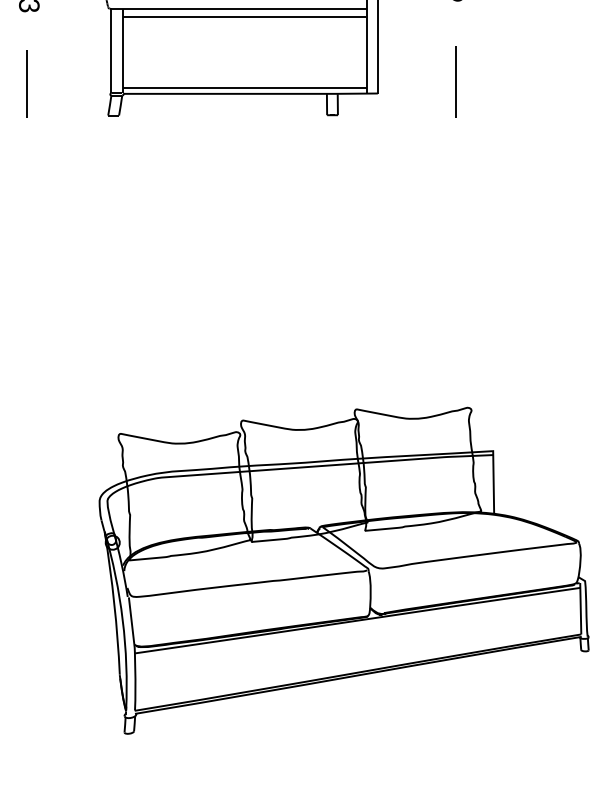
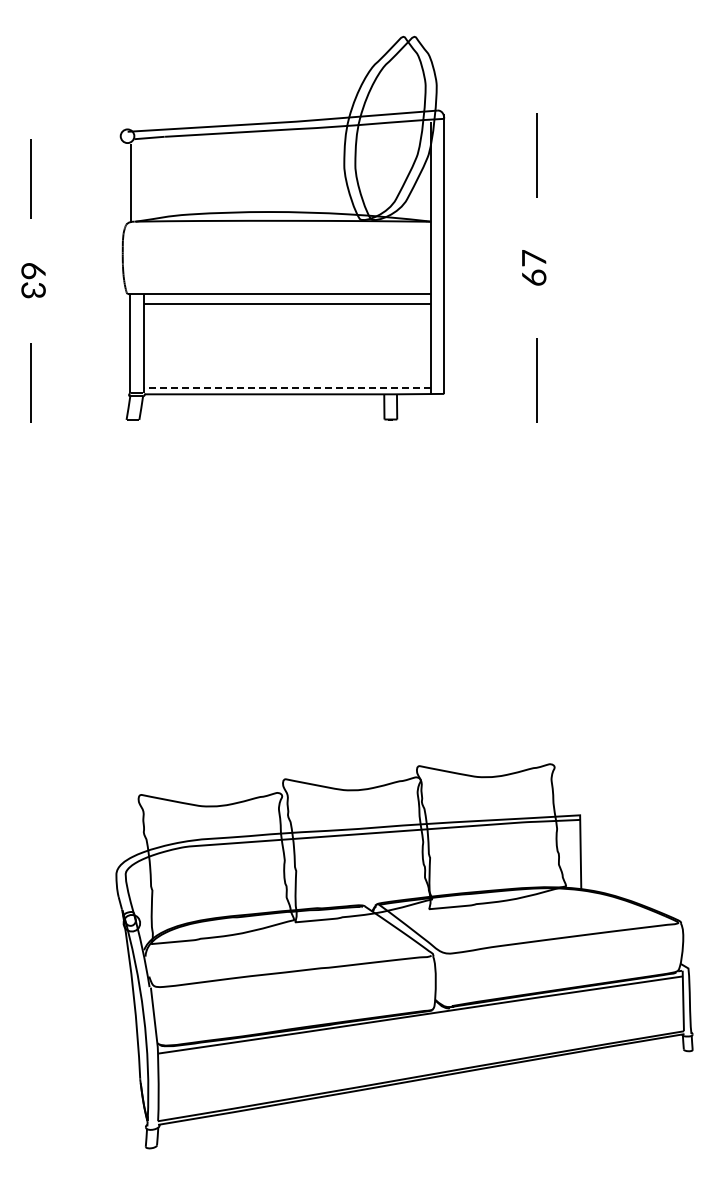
line: (244, 88) -> (287, 387), solid -> dashed

